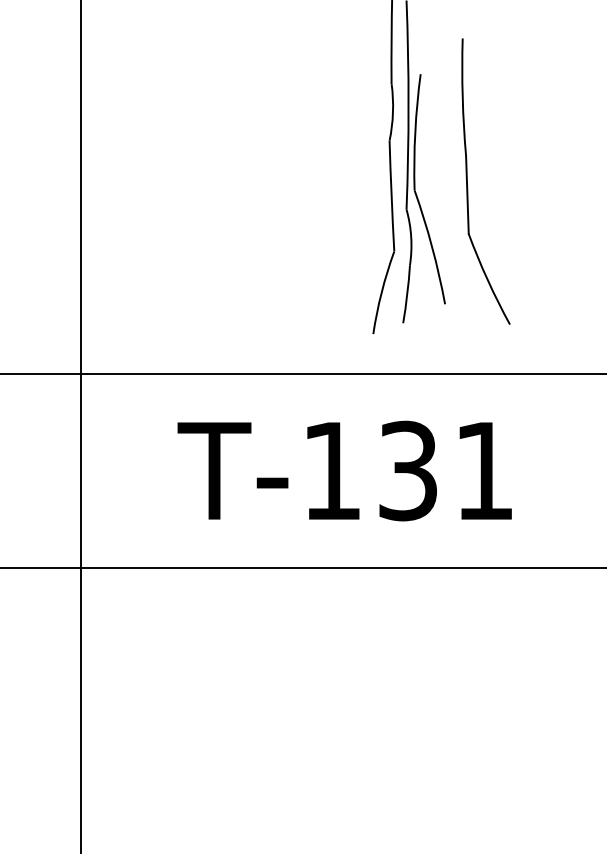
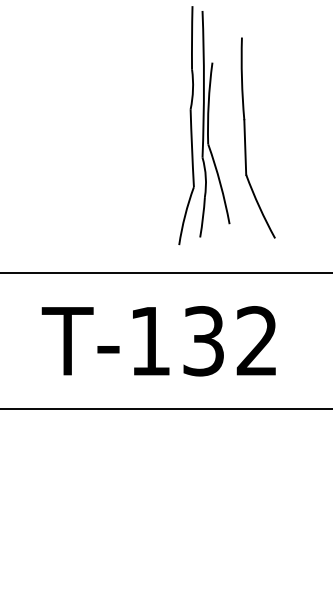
text: (483, 469) -> (256, 340), T-131 -> T-132

